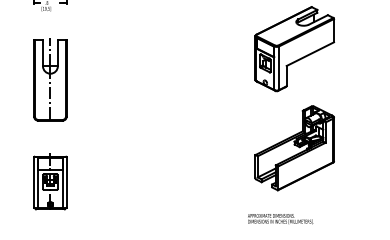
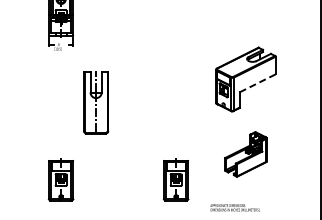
line: (310, 54) -> (257, 83), solid -> dashed
part: (50, 79) -> (96, 102), moved
part: (294, 148) -> (245, 154), size x0.7
part: (201, 181) -> (175, 179), added

